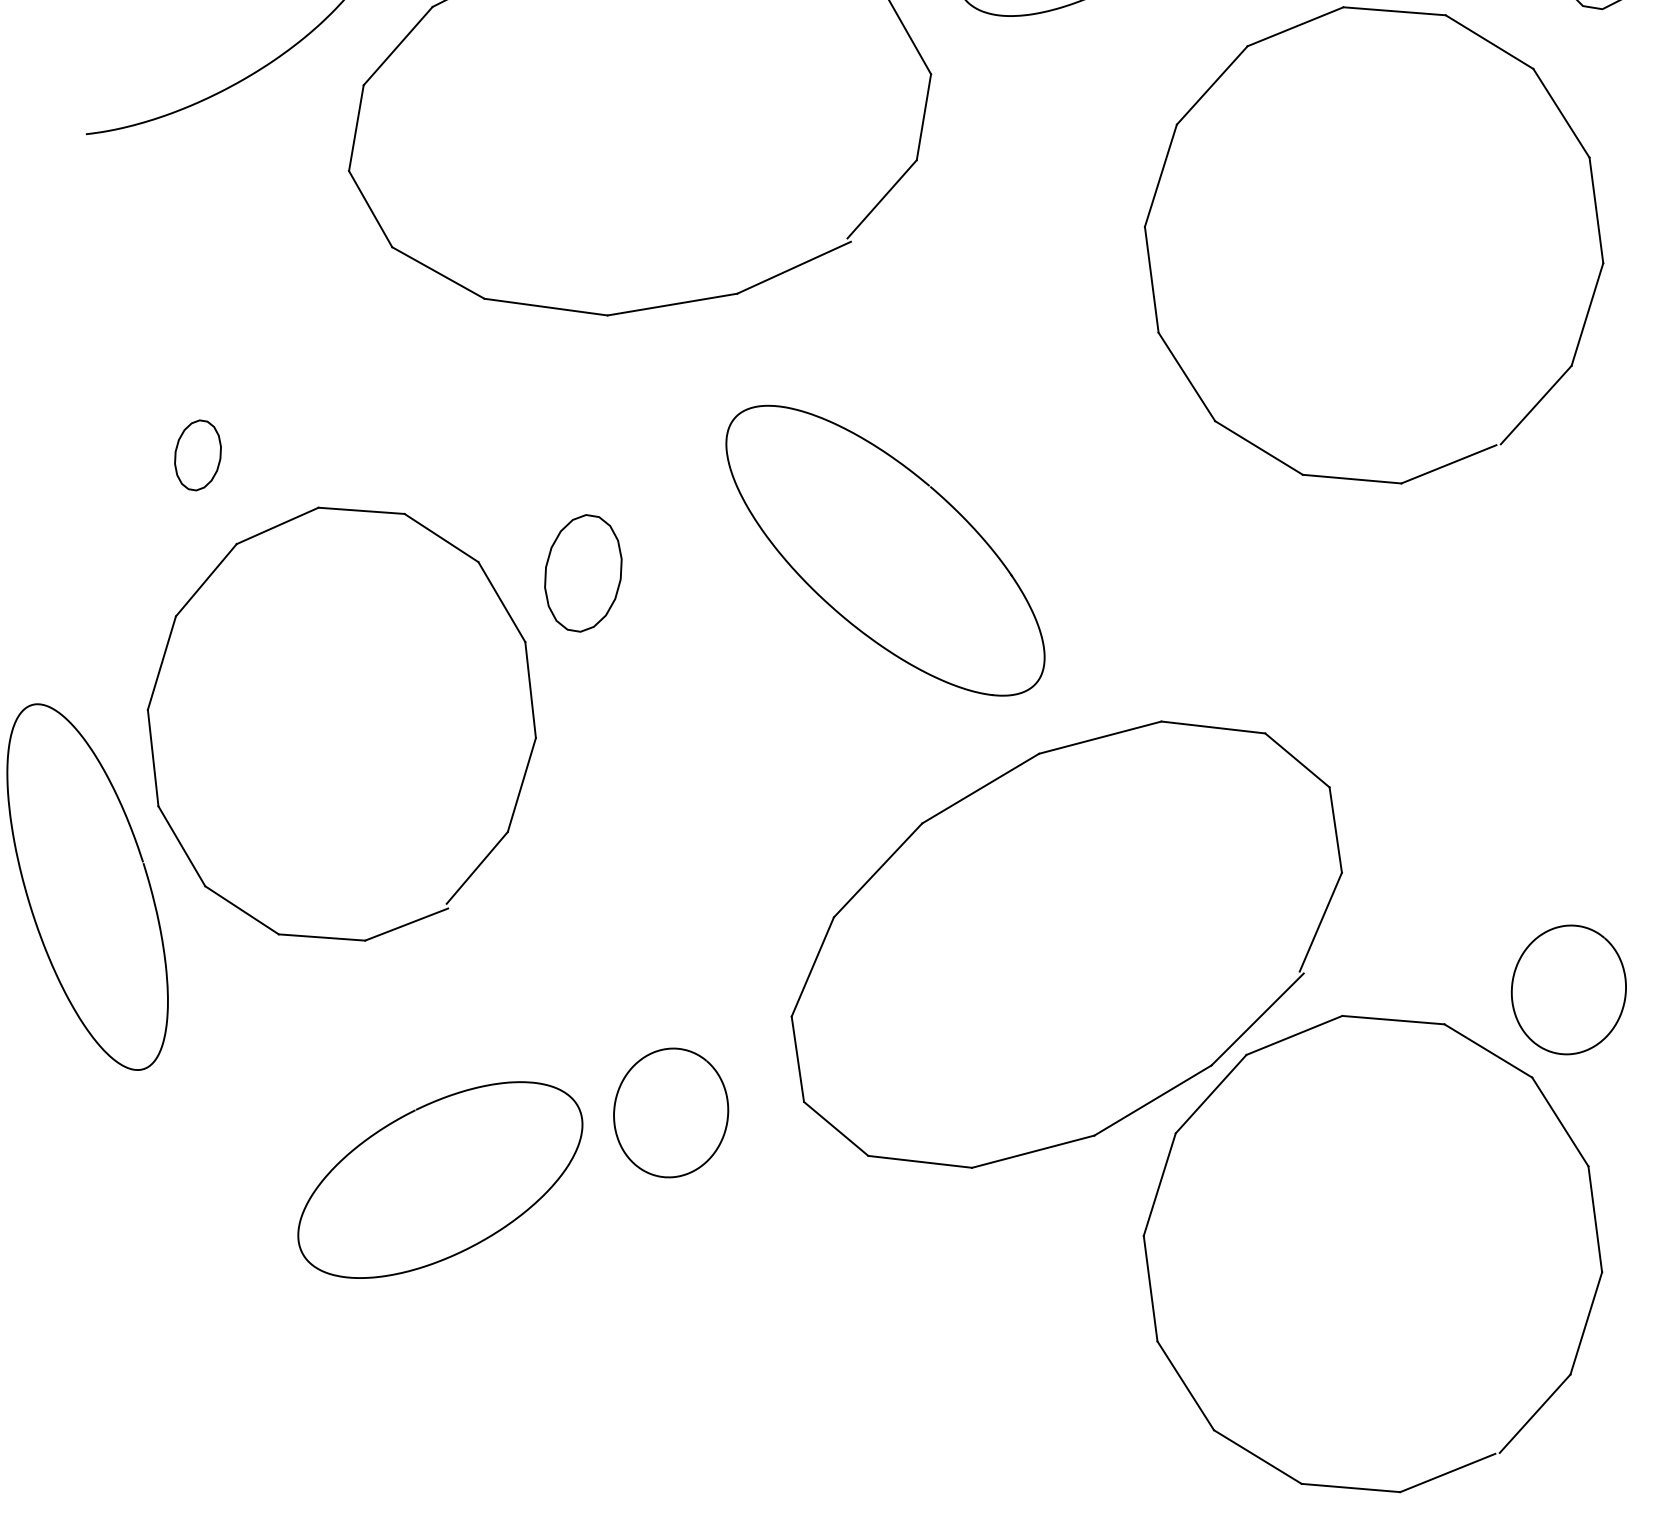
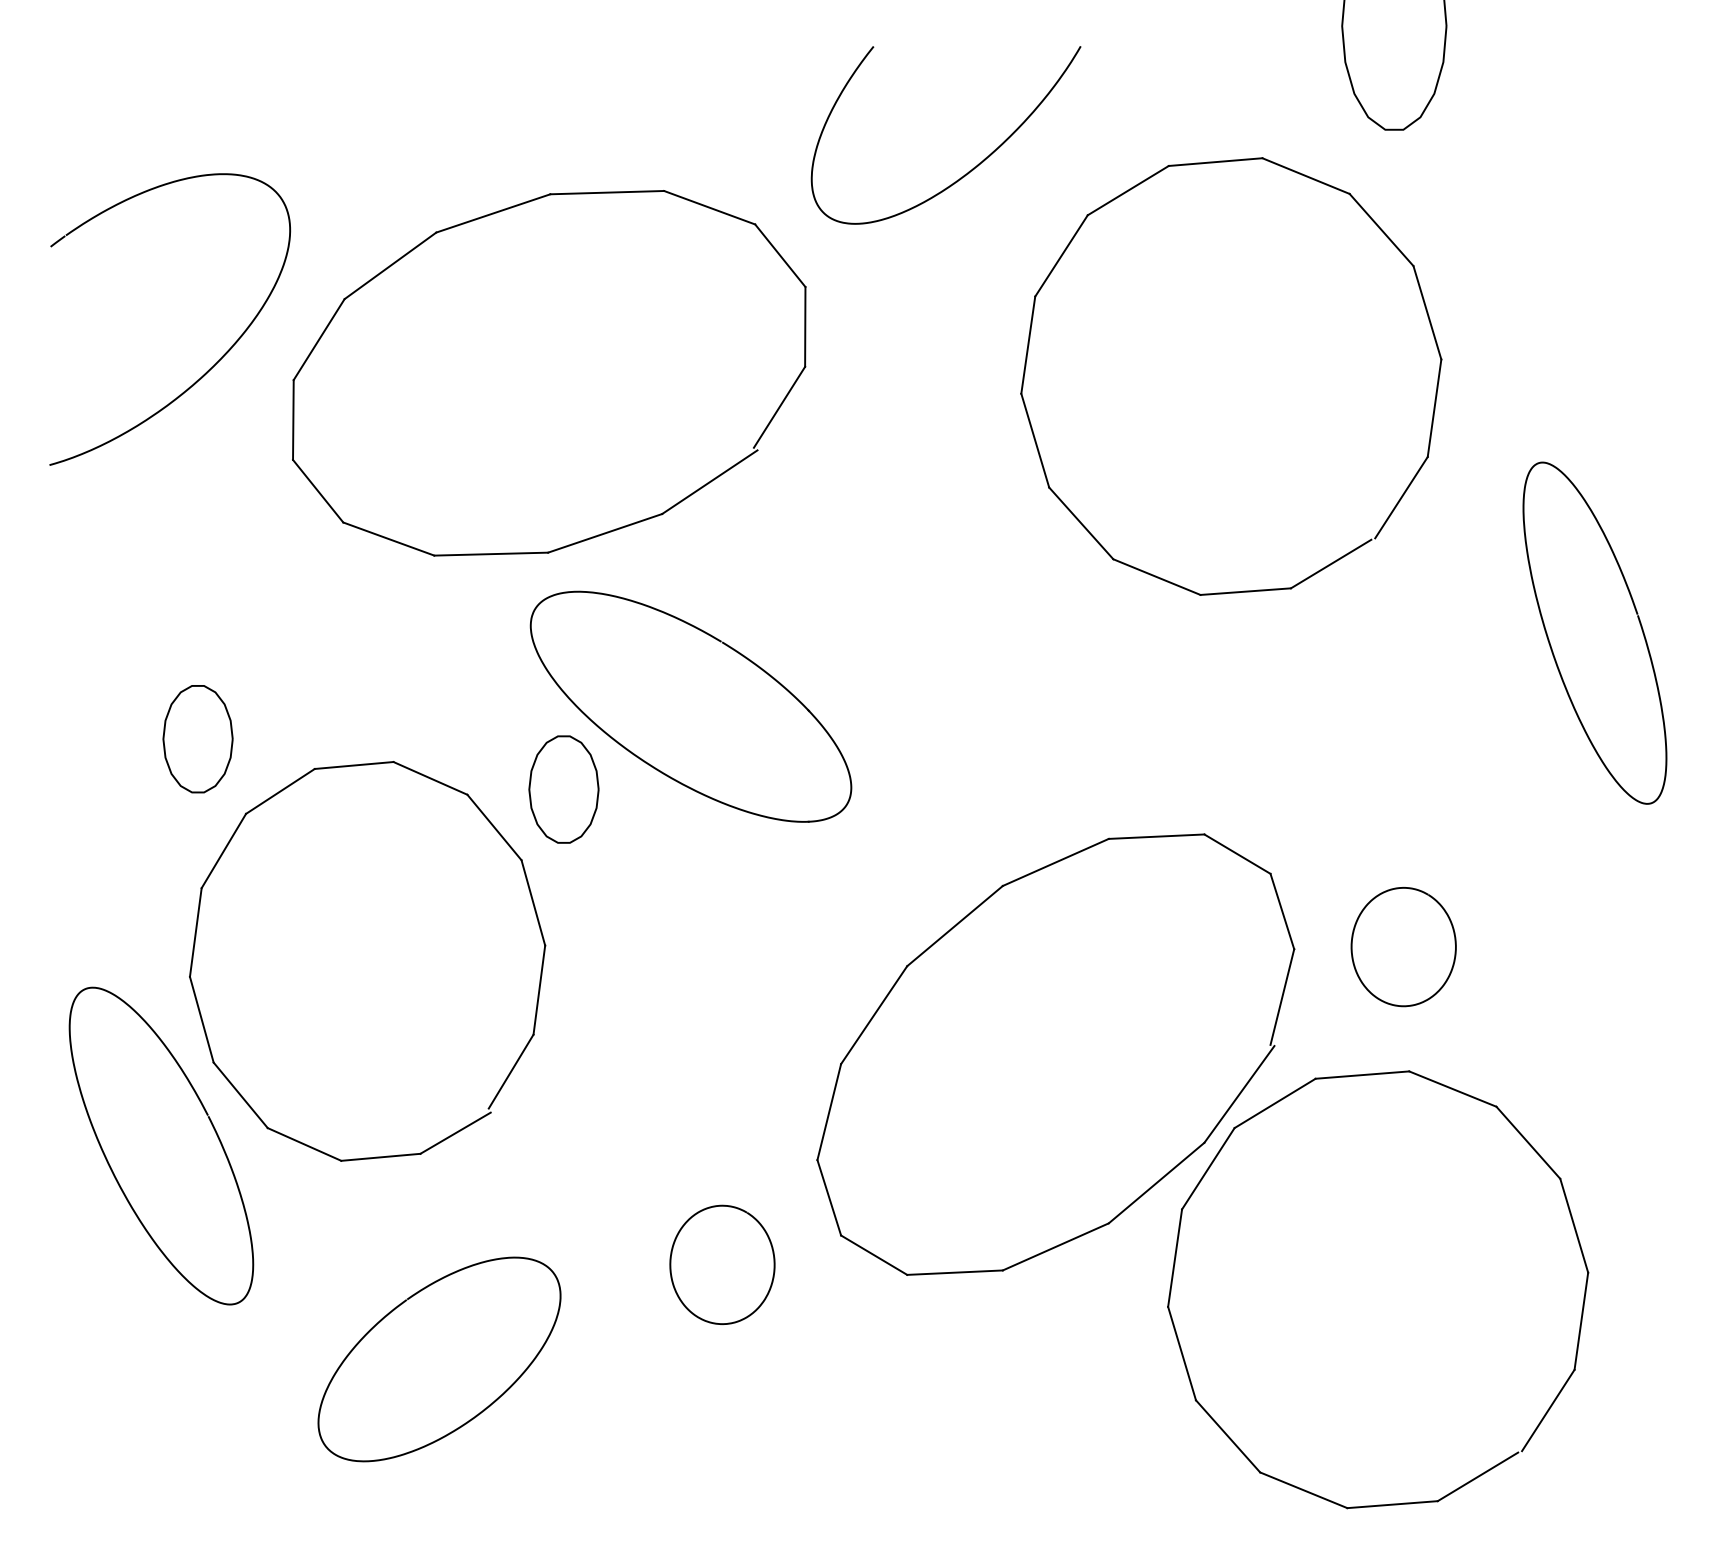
part: (197, 455) -> (197, 739), size x1.67
part: (884, 550) -> (690, 706), moved
curve: (1513, 990) -> (1353, 955), moved
curve: (405, 1116) -> (398, 1307), moved

